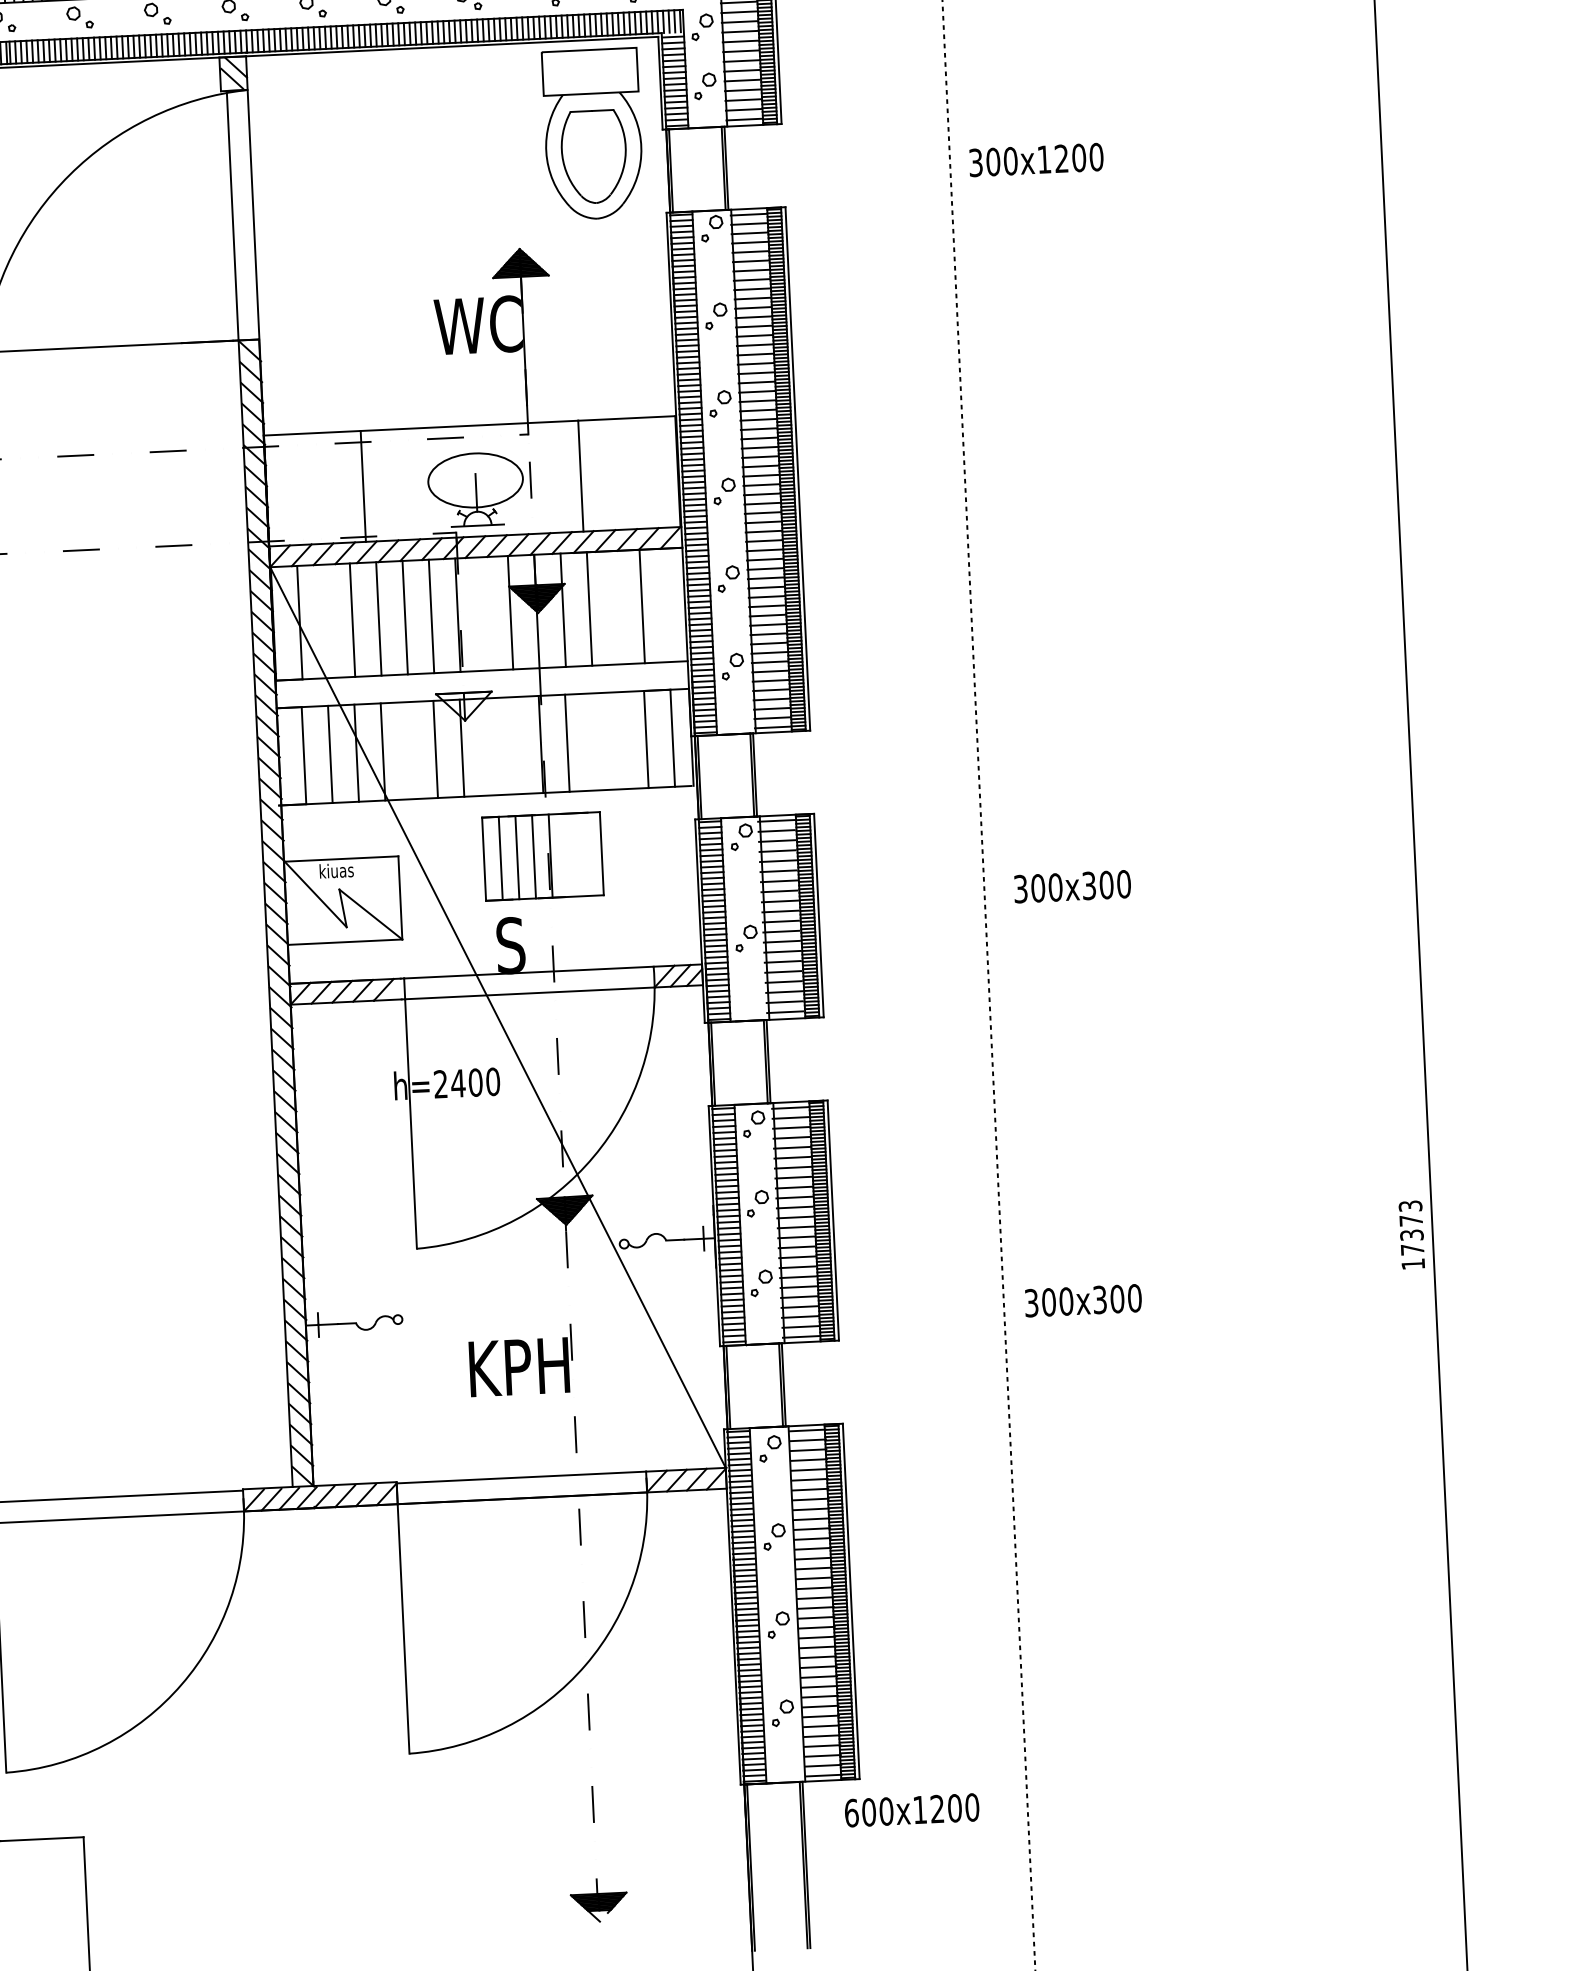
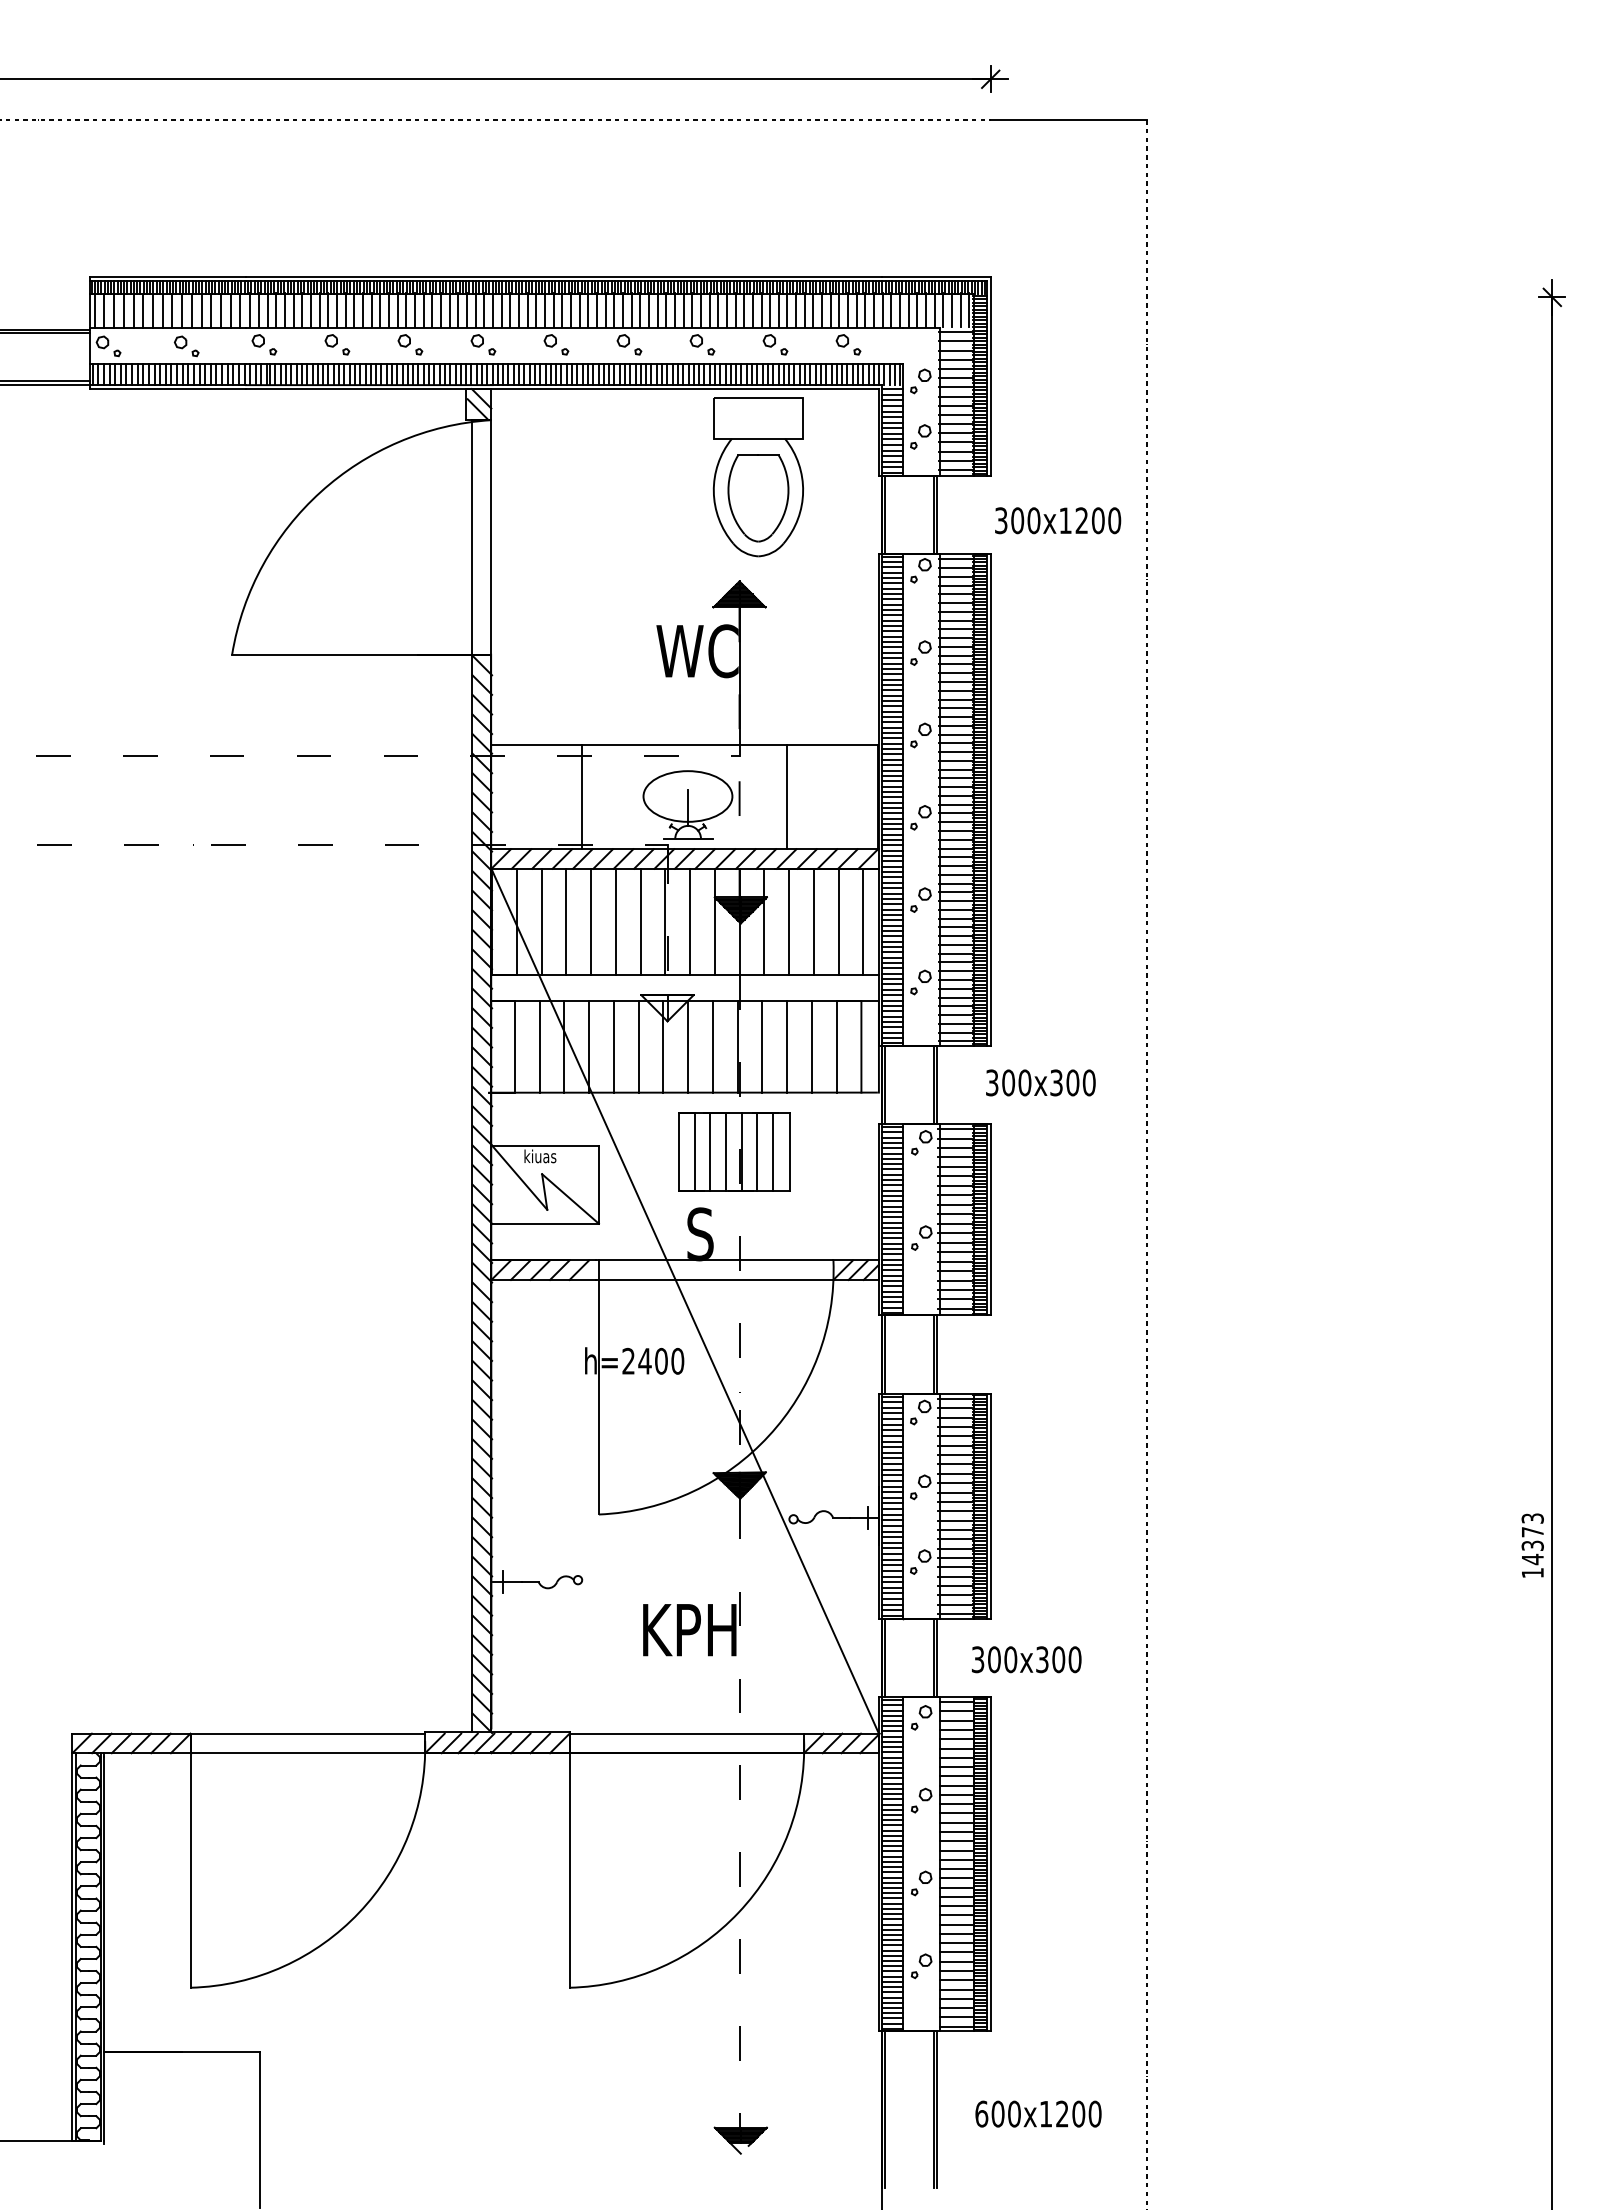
part: (592, 134) -> (757, 477), moved
text: (1036, 159) -> (1058, 520), moved
line: (668, 604) -> (863, 921), added
line: (615, 607) -> (813, 921), added
line: (484, 613) -> (690, 921), added
line: (326, 620) -> (541, 921), added
line: (619, 740) -> (811, 1046), added
line: (594, 741) -> (787, 1046), added
line: (514, 745) -> (712, 1046), added
line: (488, 746) -> (688, 1046), added
line: (408, 750) -> (613, 1046), added
line: (584, 854) -> (773, 1152), added
line: (567, 855) -> (757, 1152), added
text: (1072, 886) -> (1040, 1082), moved
text: (1412, 1249) -> (1532, 1559), 17373 -> 14373
text: (1083, 1300) -> (1026, 1659), moved
text: (912, 1809) -> (1038, 2113), moved

